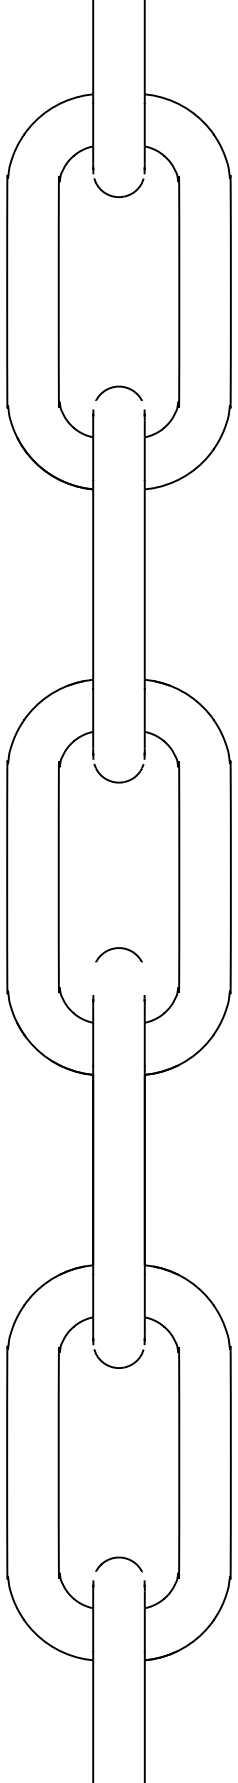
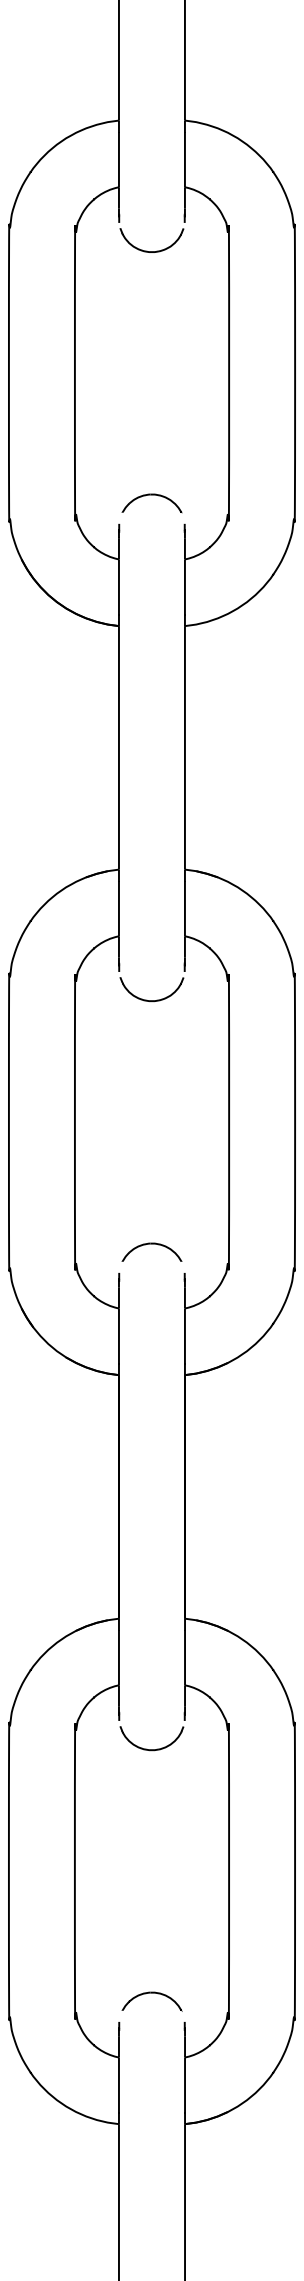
part: (118, 954) -> (151, 1251), moved

